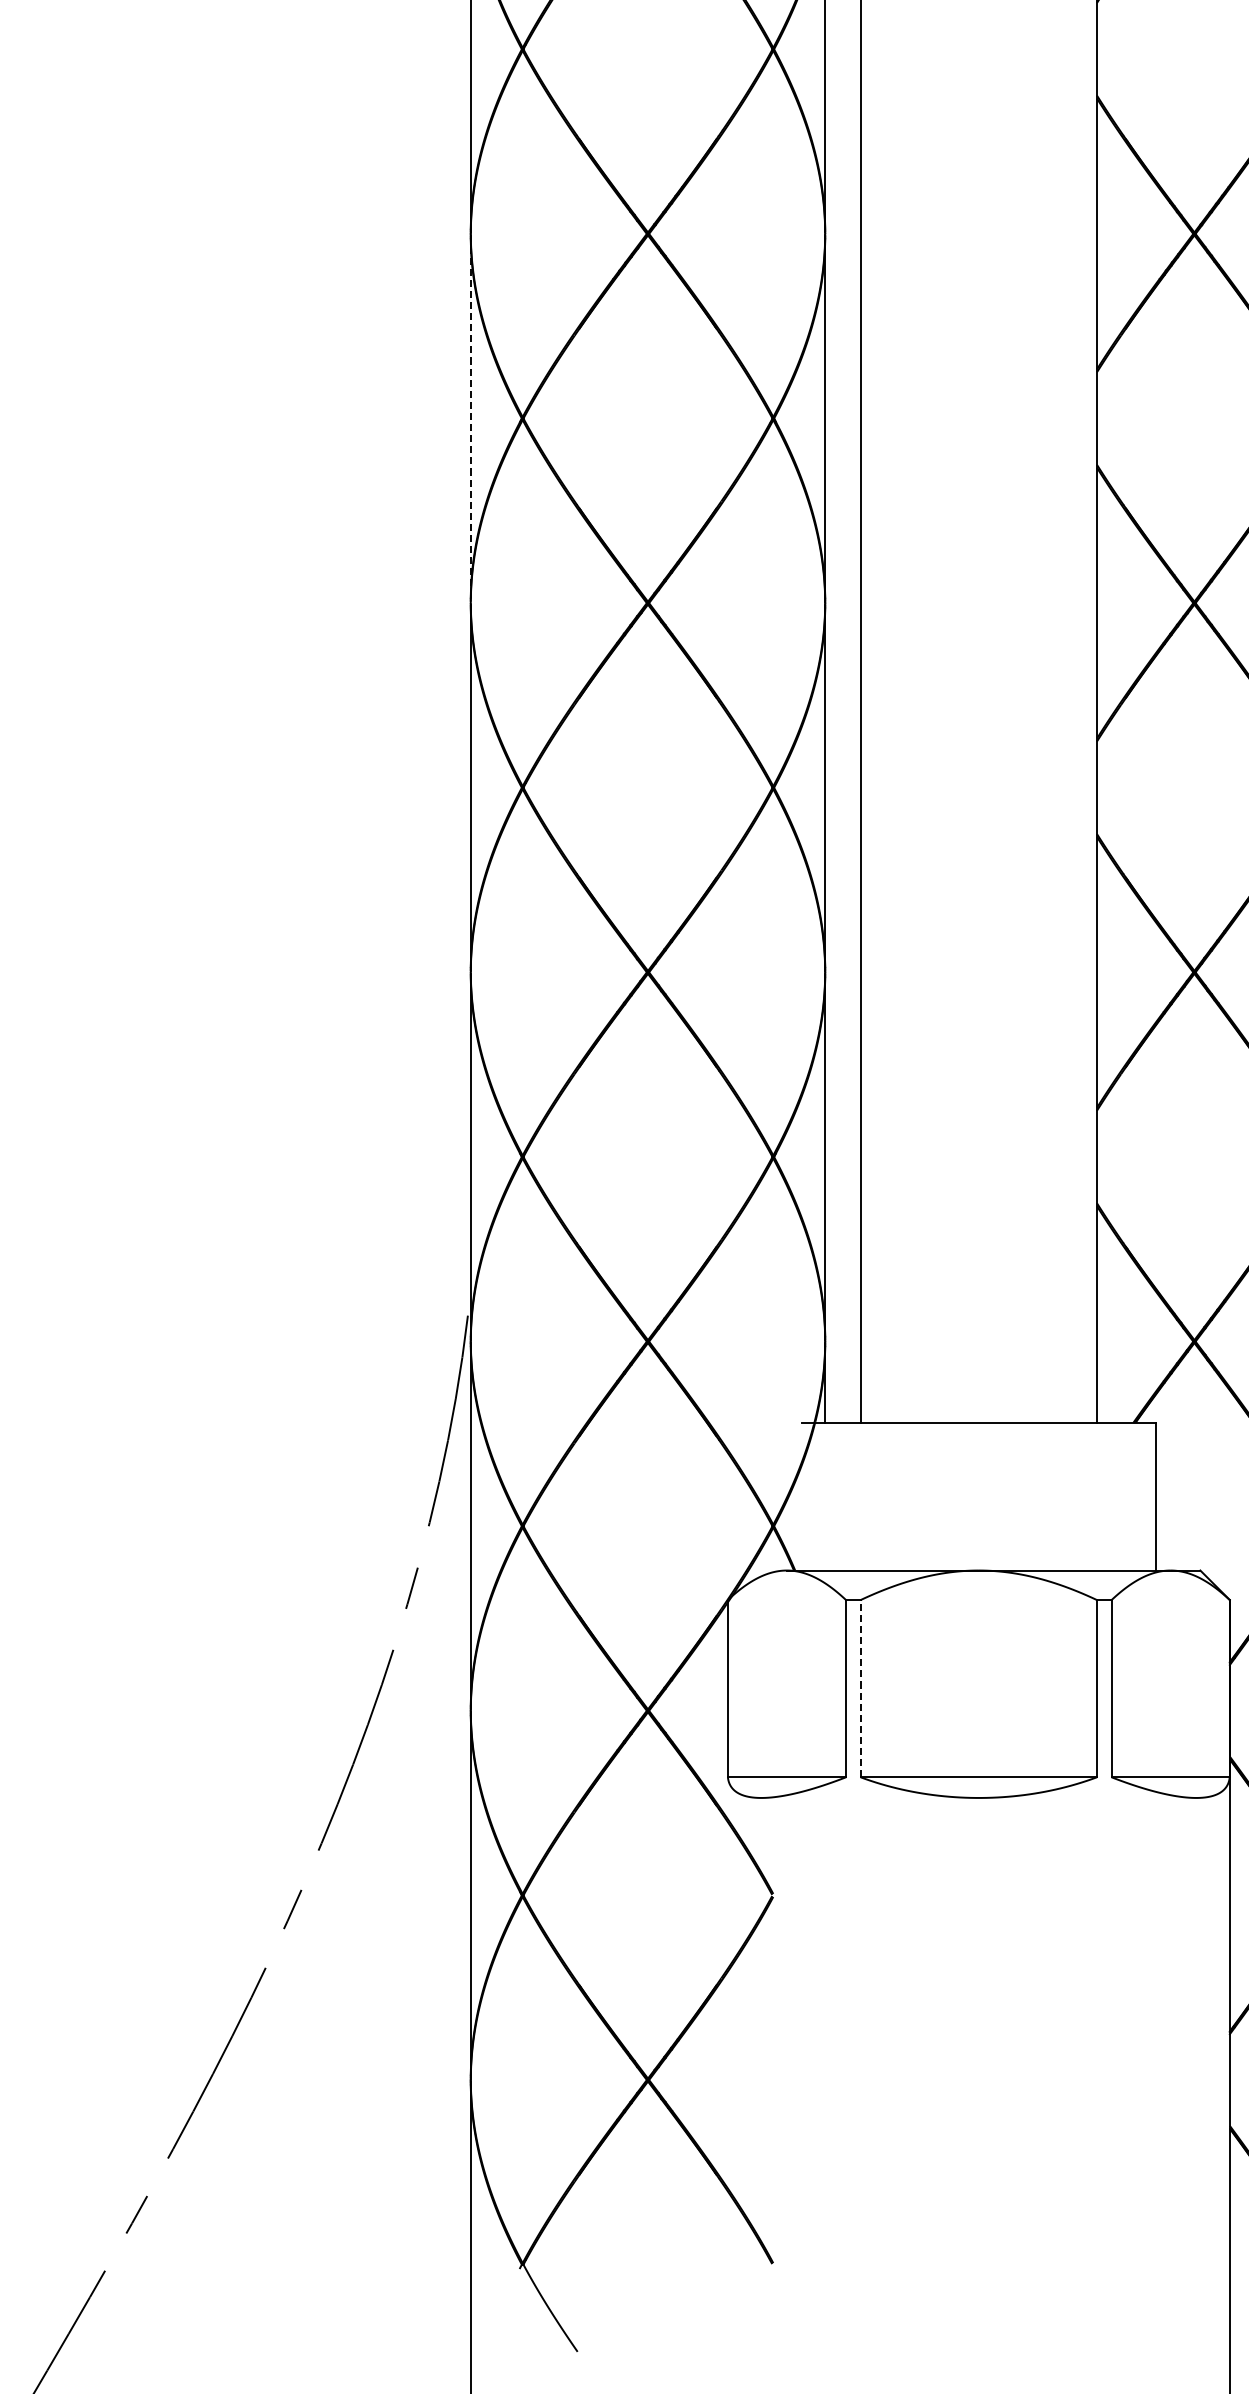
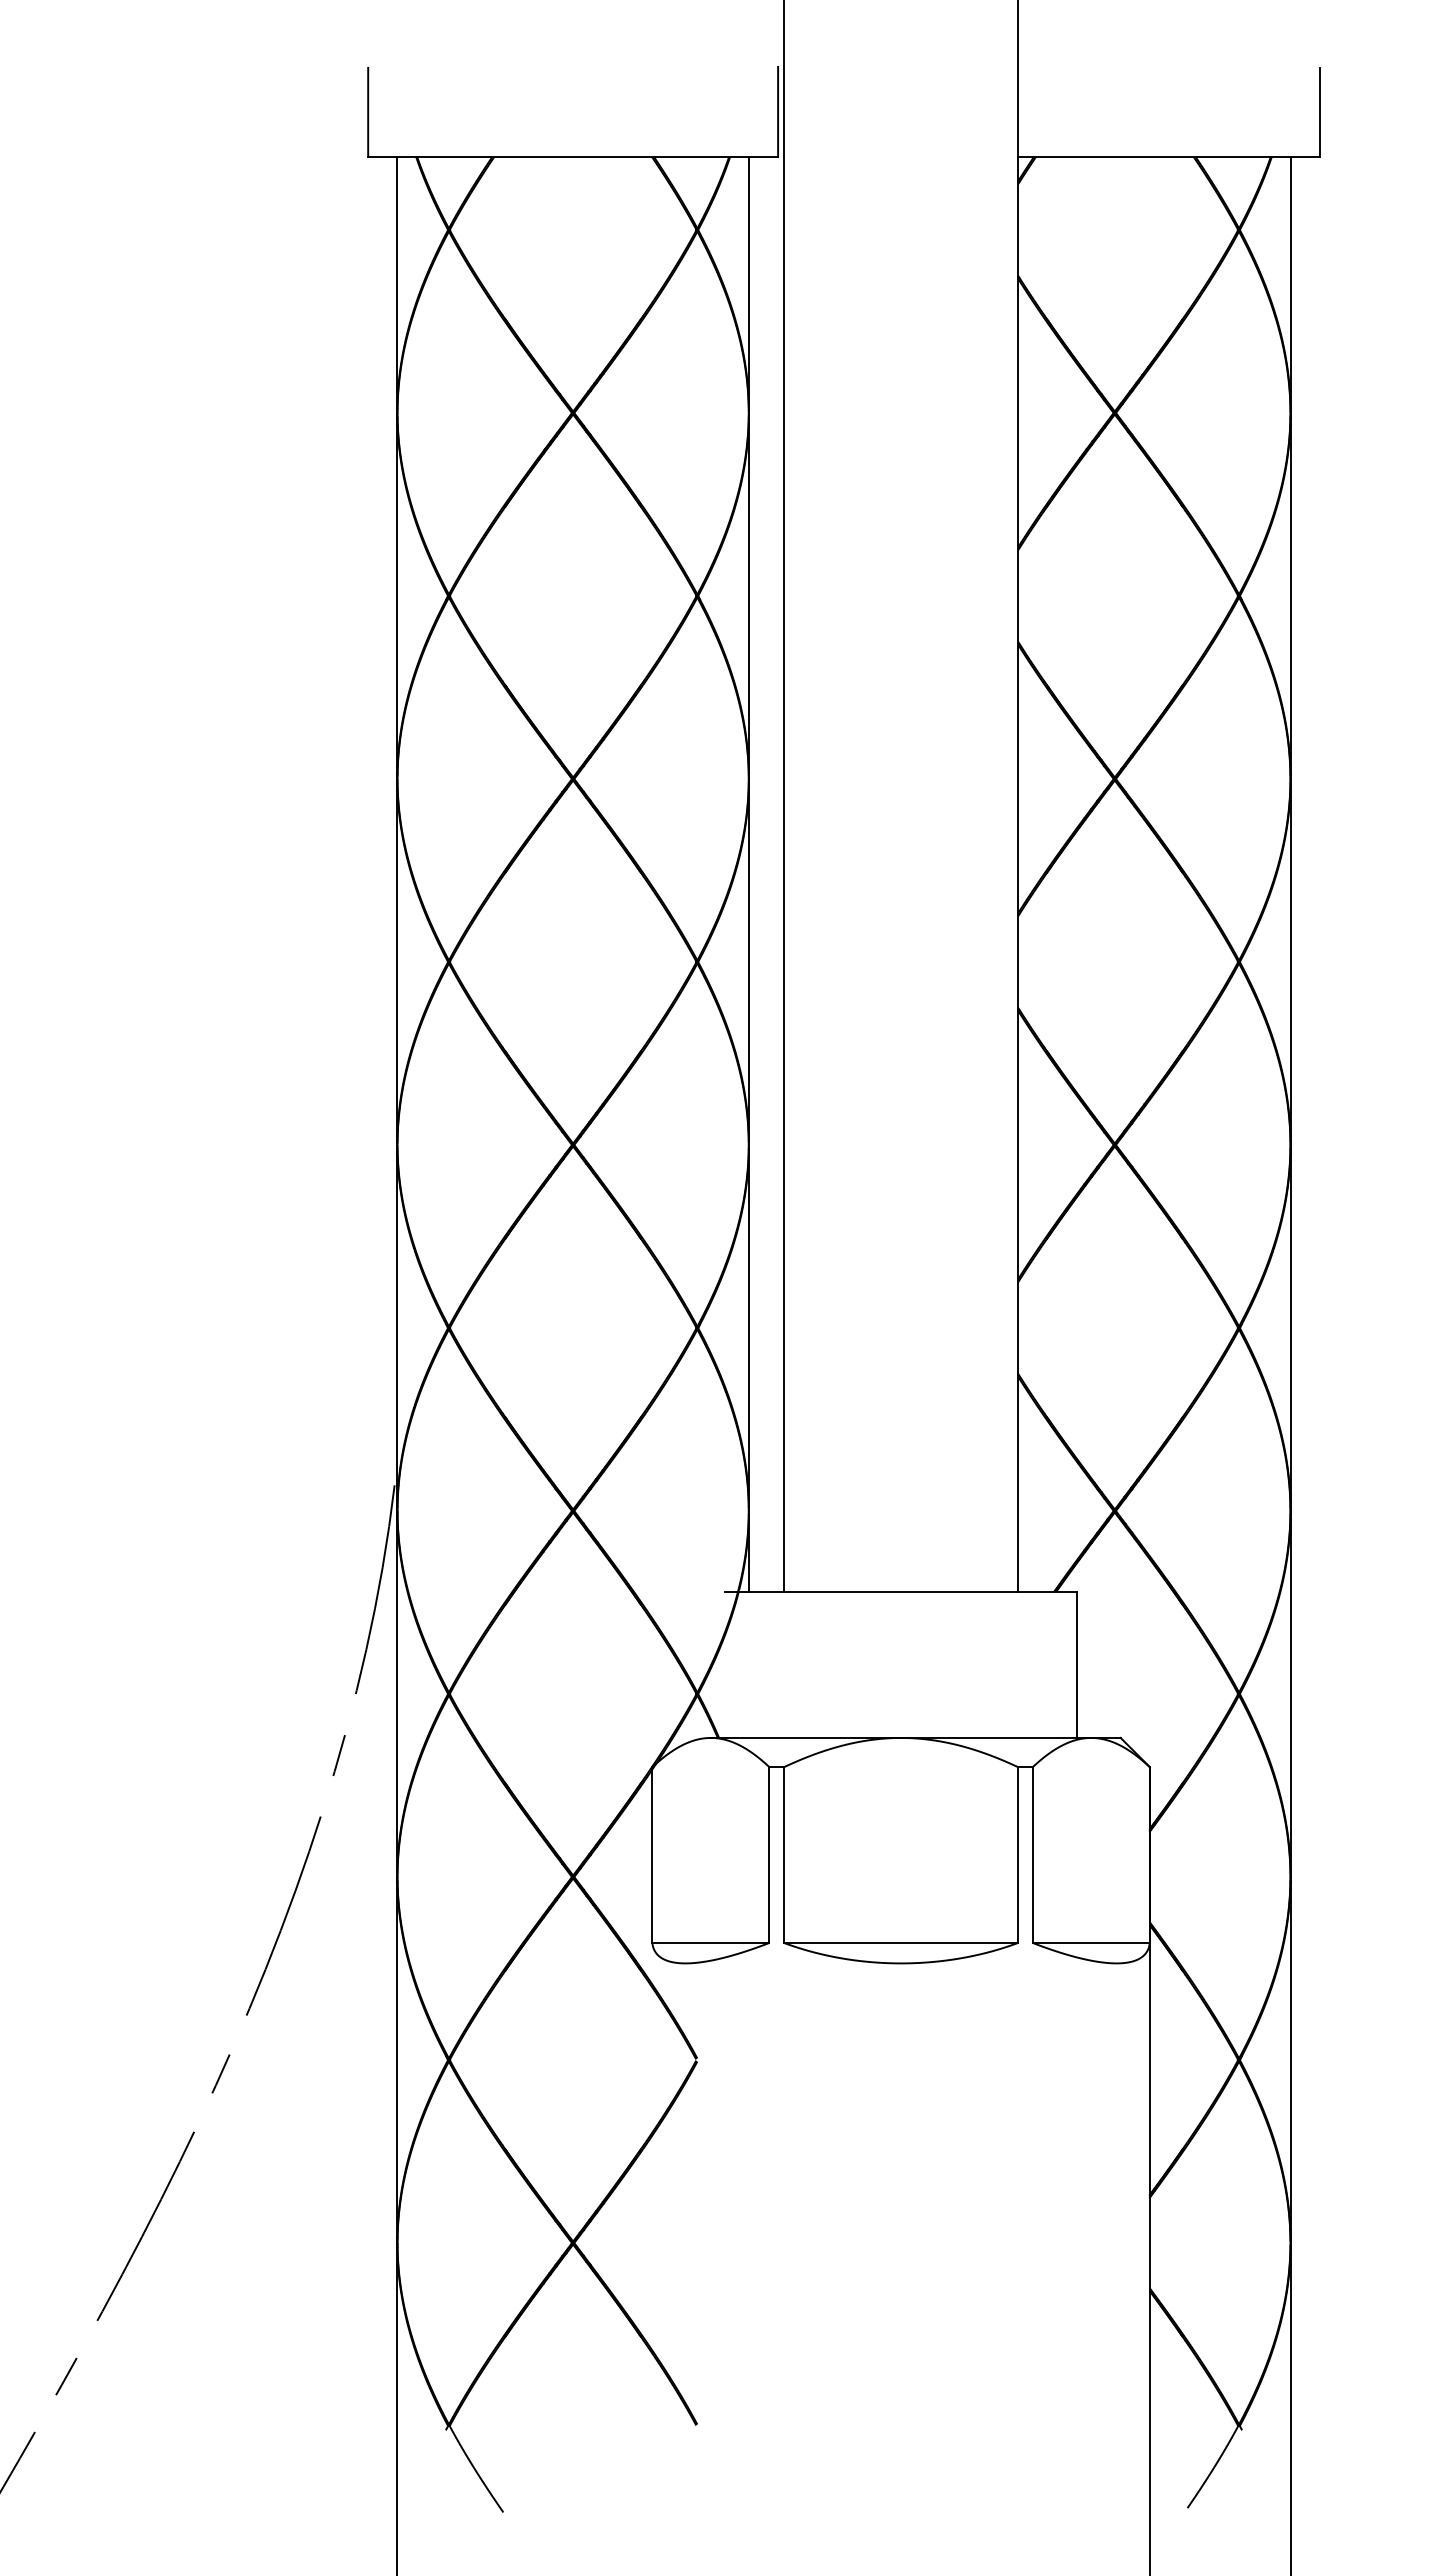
line: (470, 419) -> (397, 596), dashed -> solid
line: (860, 1689) -> (783, 1855), dashed -> solid

